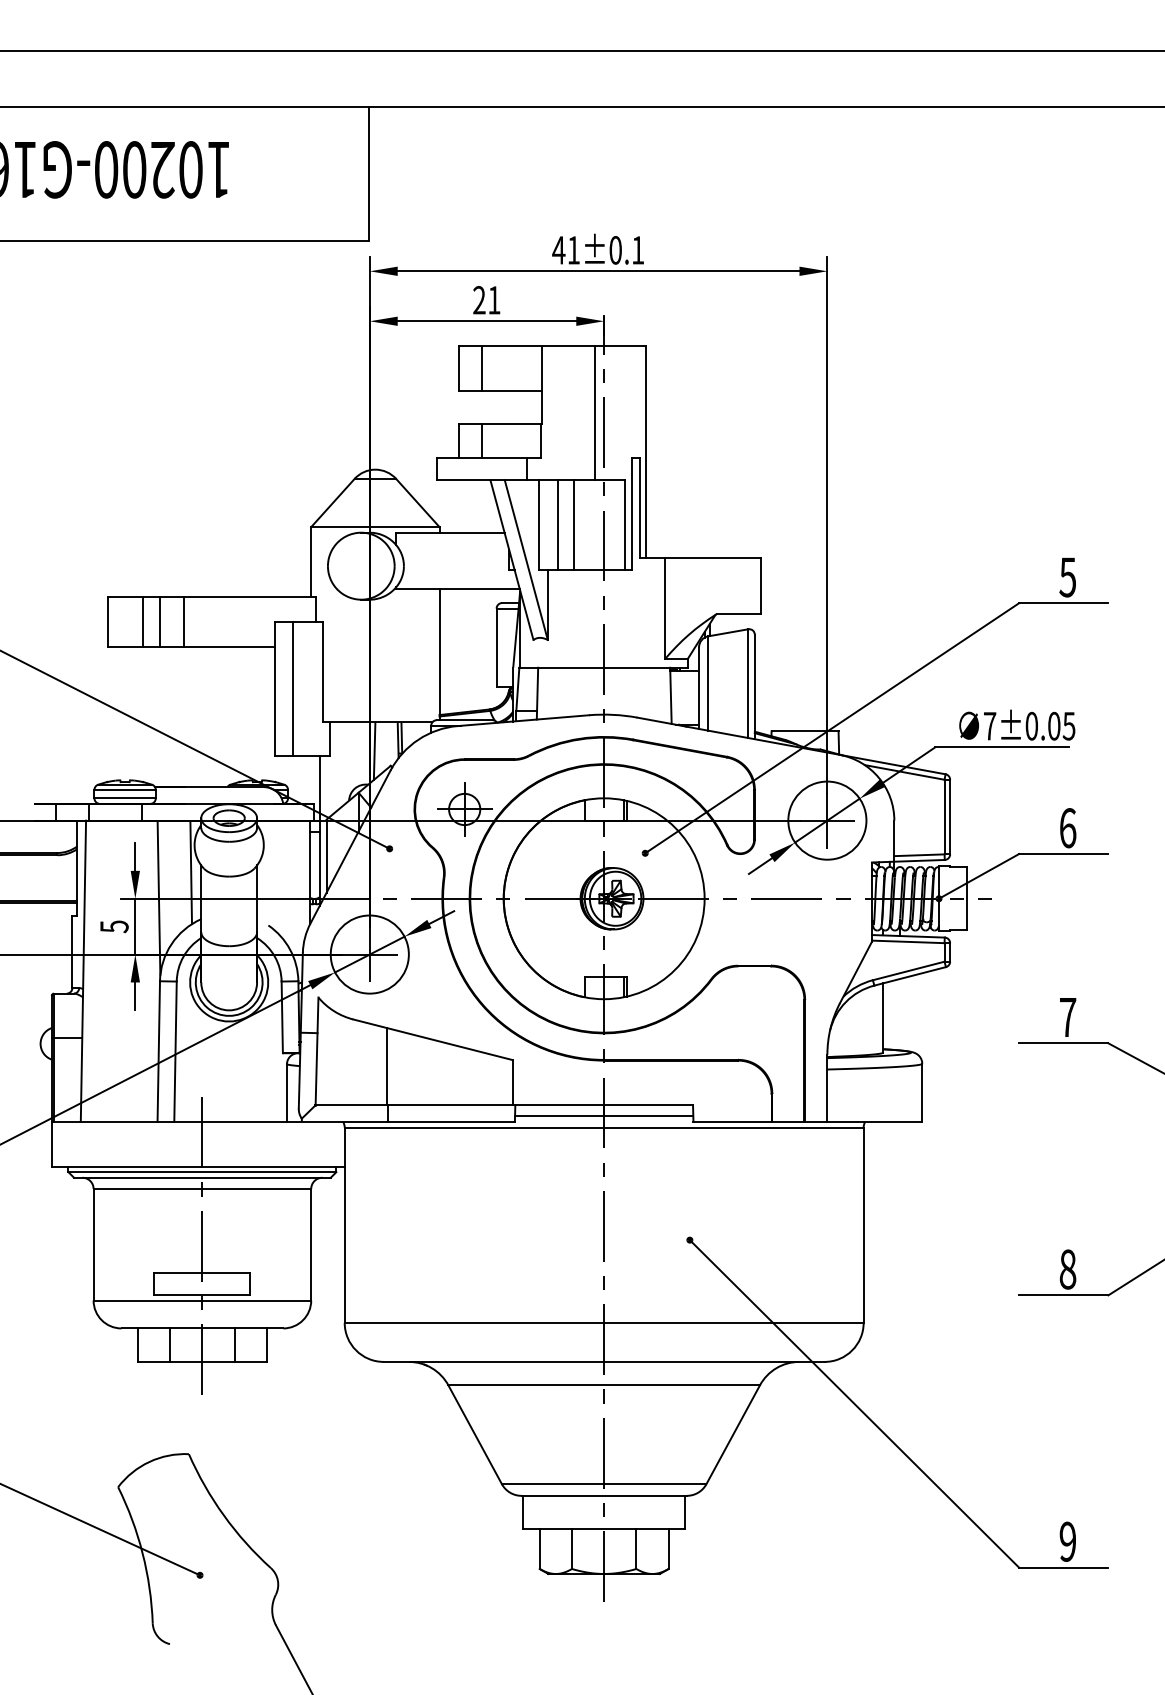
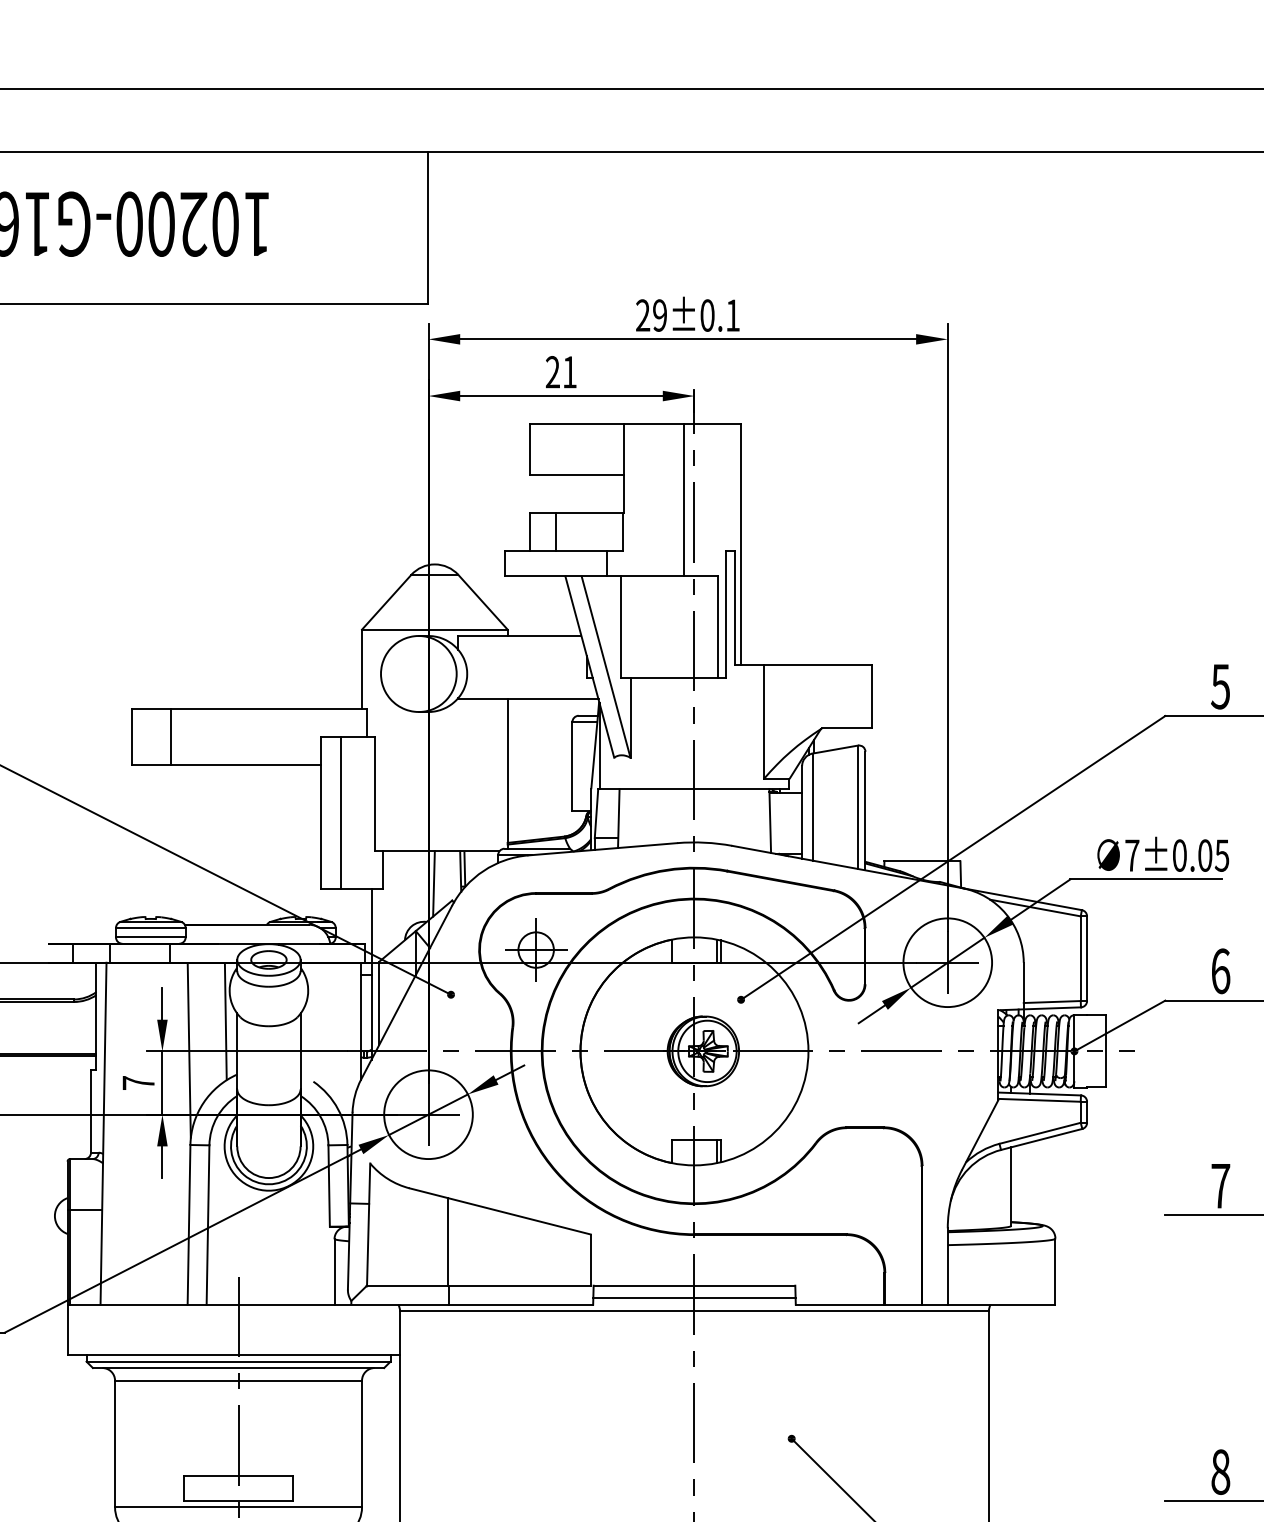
text: (565, 250) -> (650, 315), 41±0.1 -> 29±0.1
line: (481, 368) -> (555, 449), removed
line: (557, 524) -> (641, 626), removed
line: (574, 524) -> (660, 626), removed
line: (160, 621) -> (190, 736), removed
line: (183, 621) -> (217, 736), removed
text: (114, 926) -> (138, 1082), 5 -> 7

